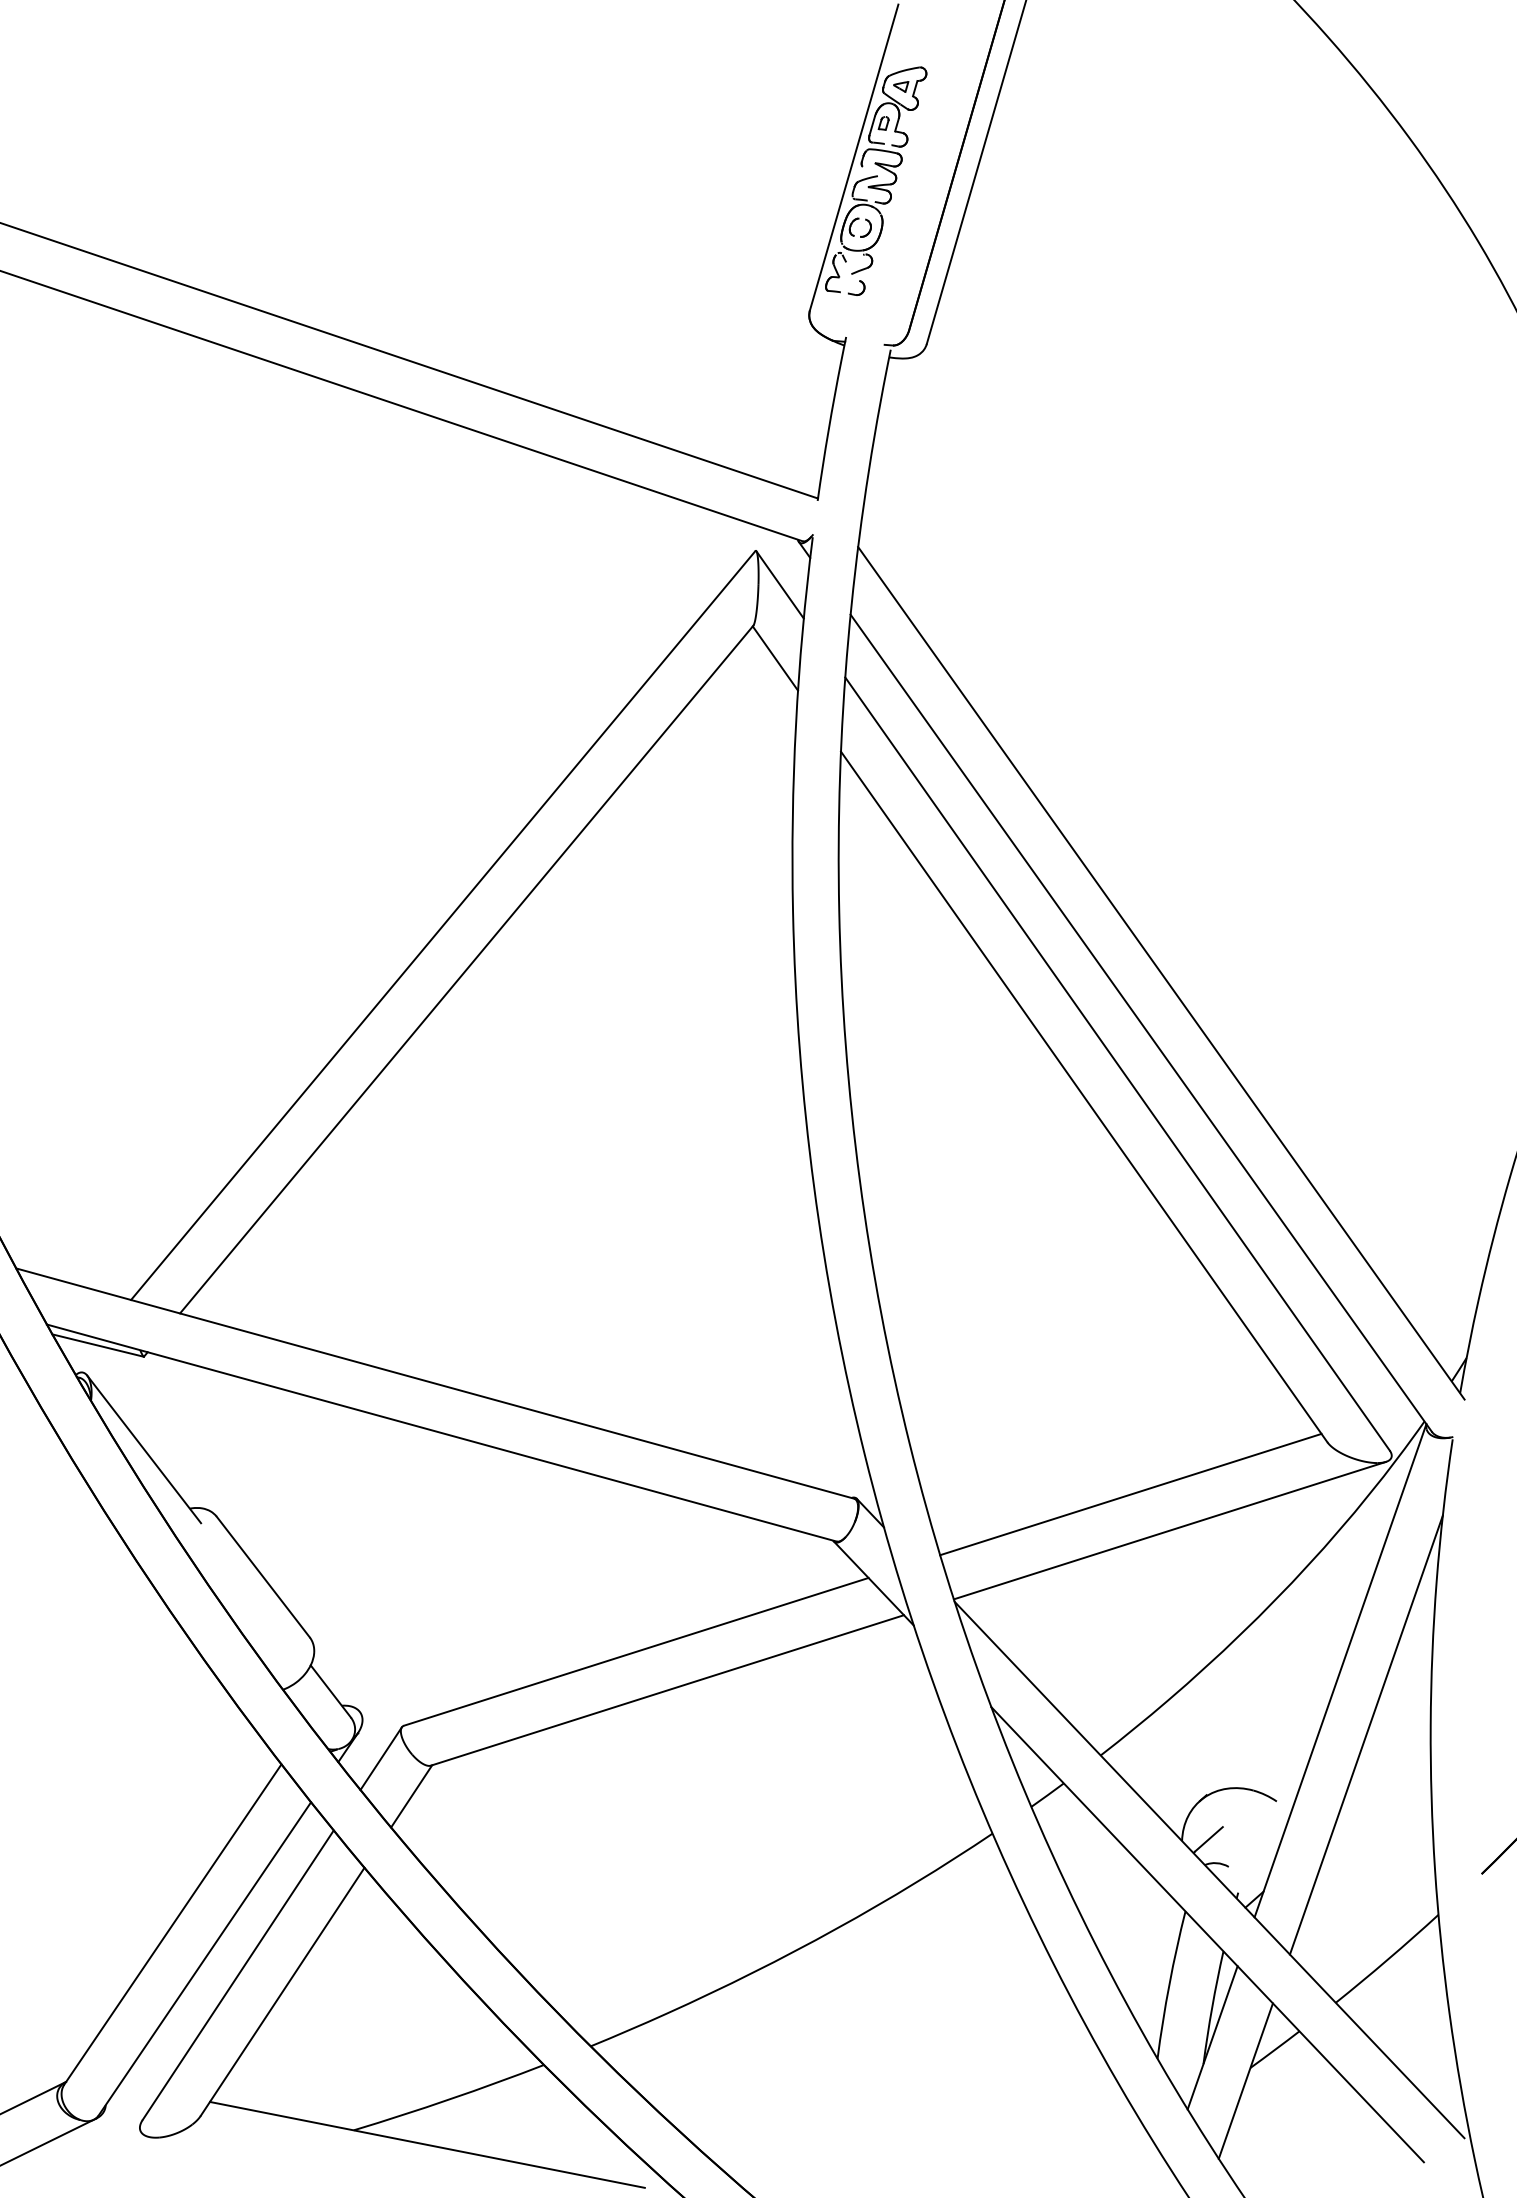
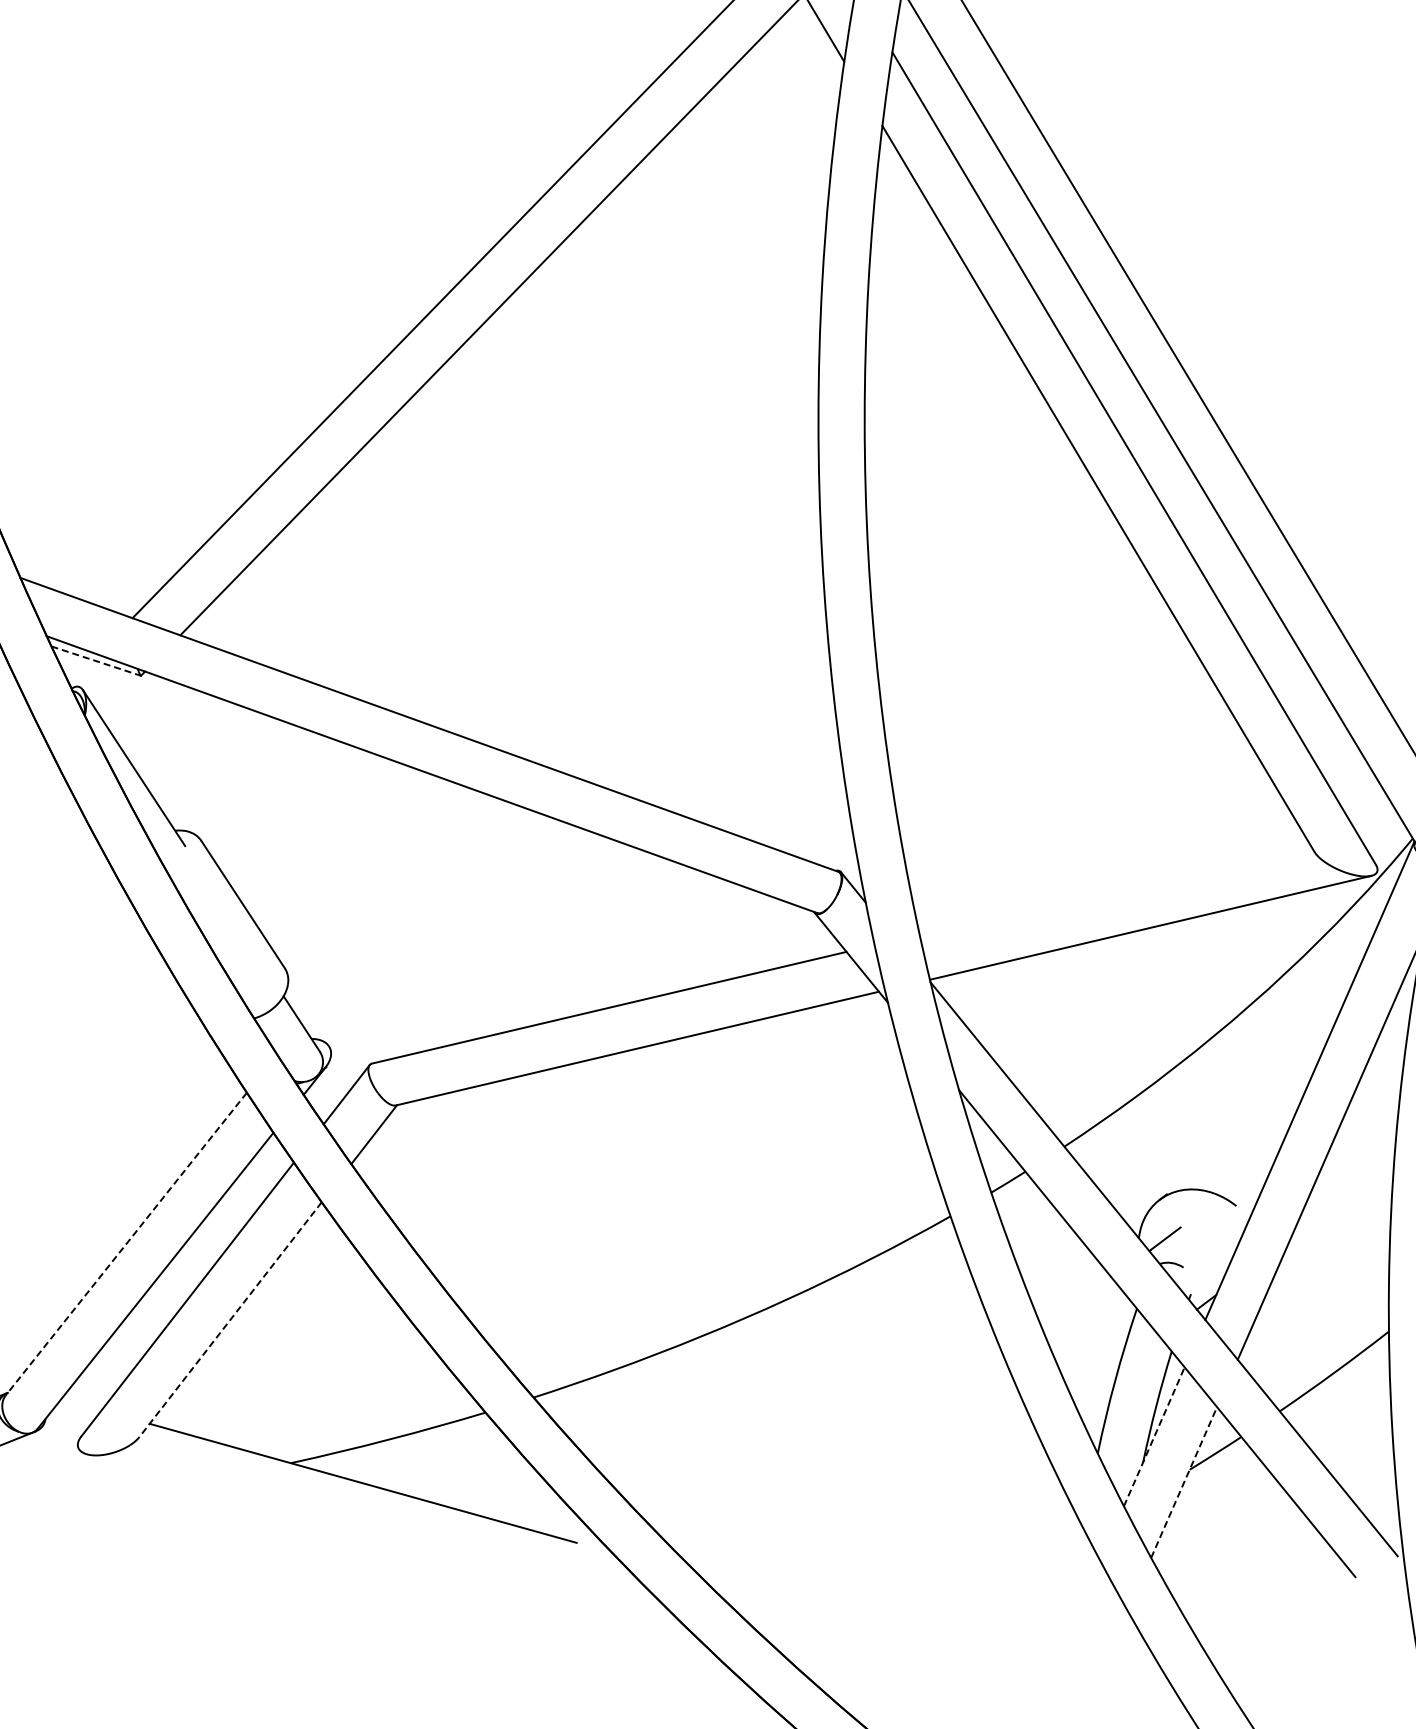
line: (98, 1345) -> (96, 661), solid -> dashed
line: (1130, 1494) -> (1114, 888), removed
line: (172, 1924) -> (125, 1244), solid -> dashed
line: (282, 1991) -> (230, 1319), solid -> dashed
line: (1212, 2037) -> (1154, 1436), solid -> dashed
line: (1246, 2080) -> (1184, 1481), solid -> dashed

